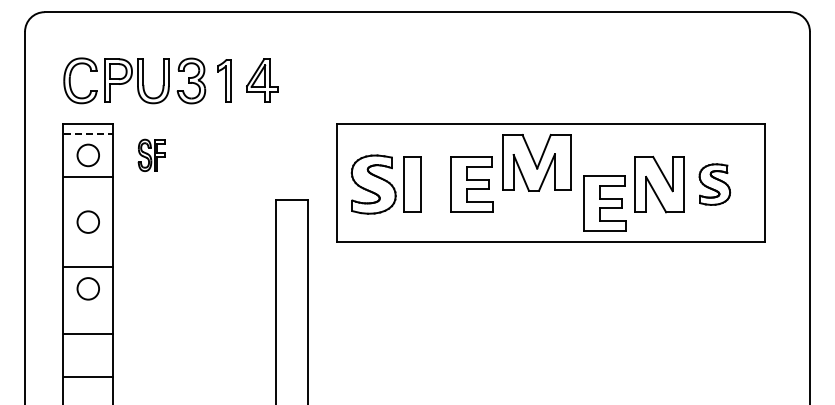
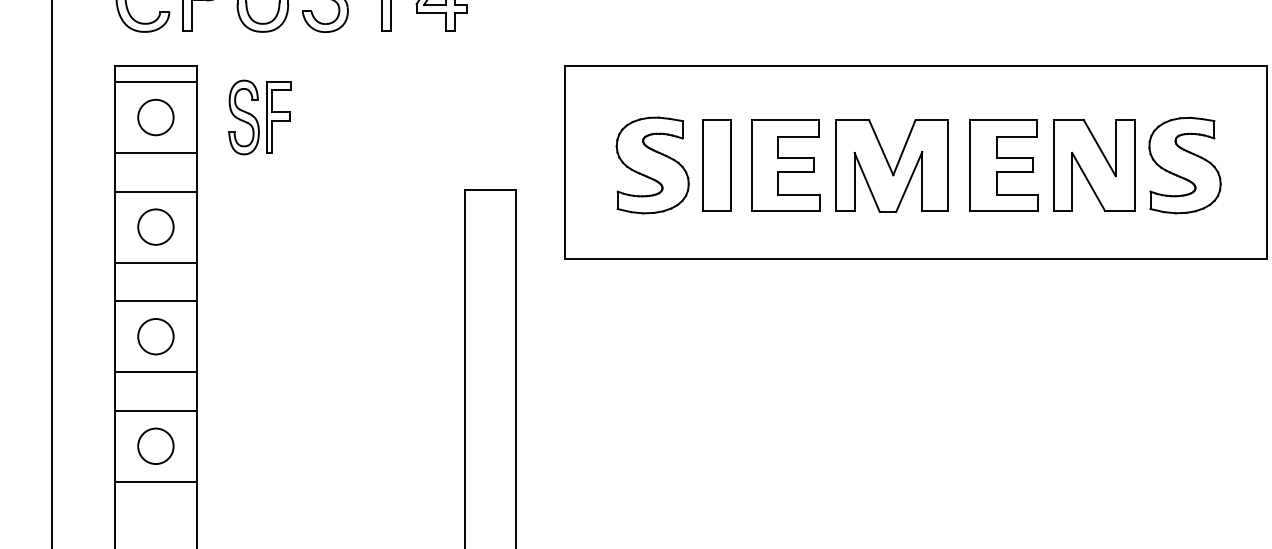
line: (88, 133) -> (156, 81), dashed -> solid
part: (151, 155) -> (259, 117), size x1.43
part: (536, 162) -> (892, 165), moved
part: (385, 184) -> (671, 165), moved
part: (714, 184) -> (1184, 165), size x1.43
line: (87, 200) -> (154, 191), added
part: (604, 203) -> (1003, 165), moved
line: (87, 243) -> (154, 262), added
line: (87, 310) -> (154, 372), added
circle: (87, 355) -> (154, 446), added

